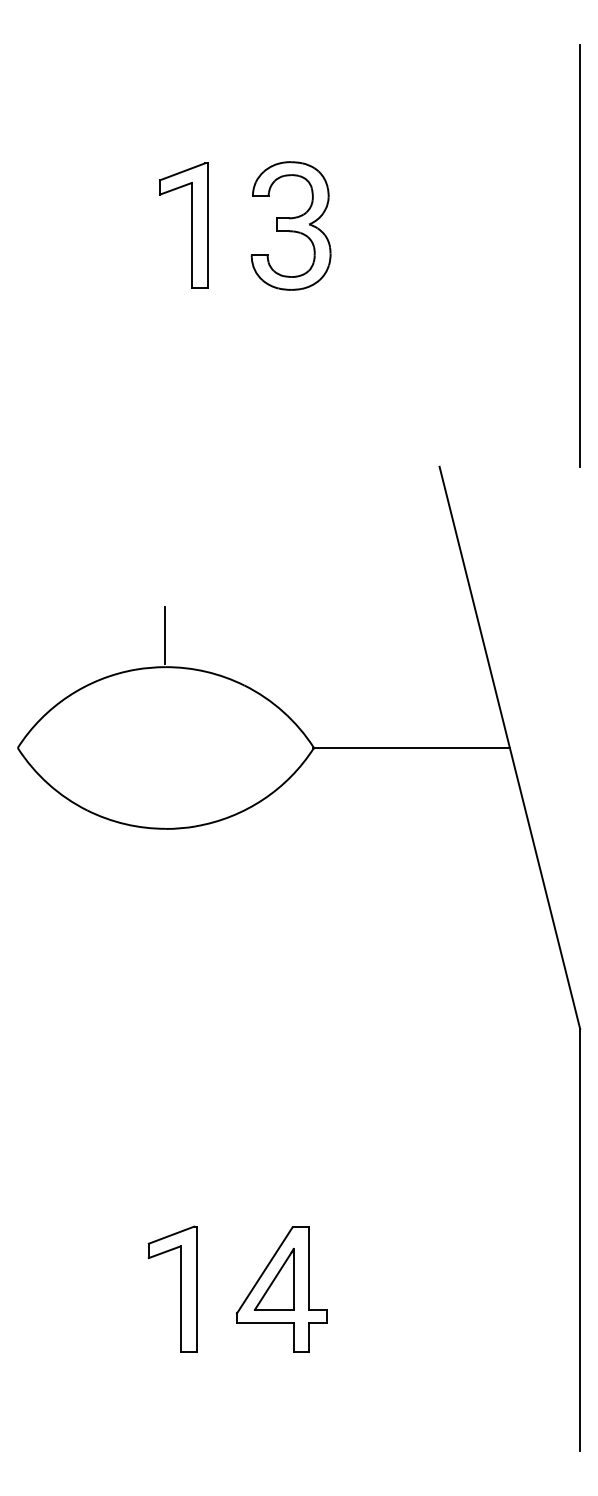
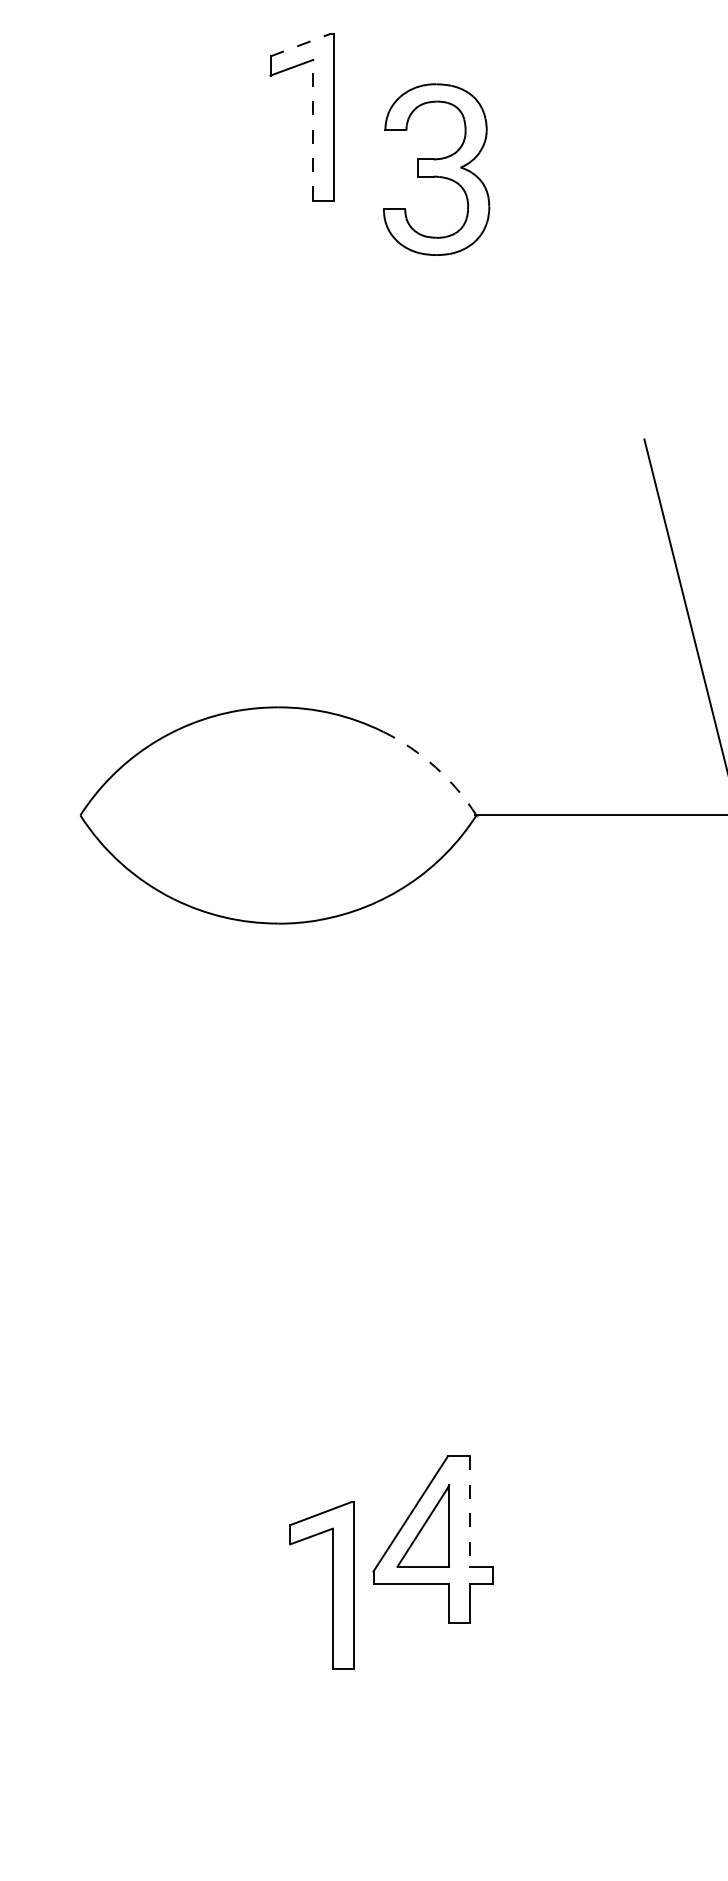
line: (183, 171) -> (301, 44), solid -> dashed
part: (290, 225) -> (435, 168), moved
line: (191, 235) -> (312, 130), solid -> dashed
line: (165, 635) -> (277, 665), removed
arc: (283, 712) -> (435, 768), solid -> dashed
line: (309, 1269) -> (470, 1512), solid -> dashed
part: (180, 1288) -> (332, 1584), moved

